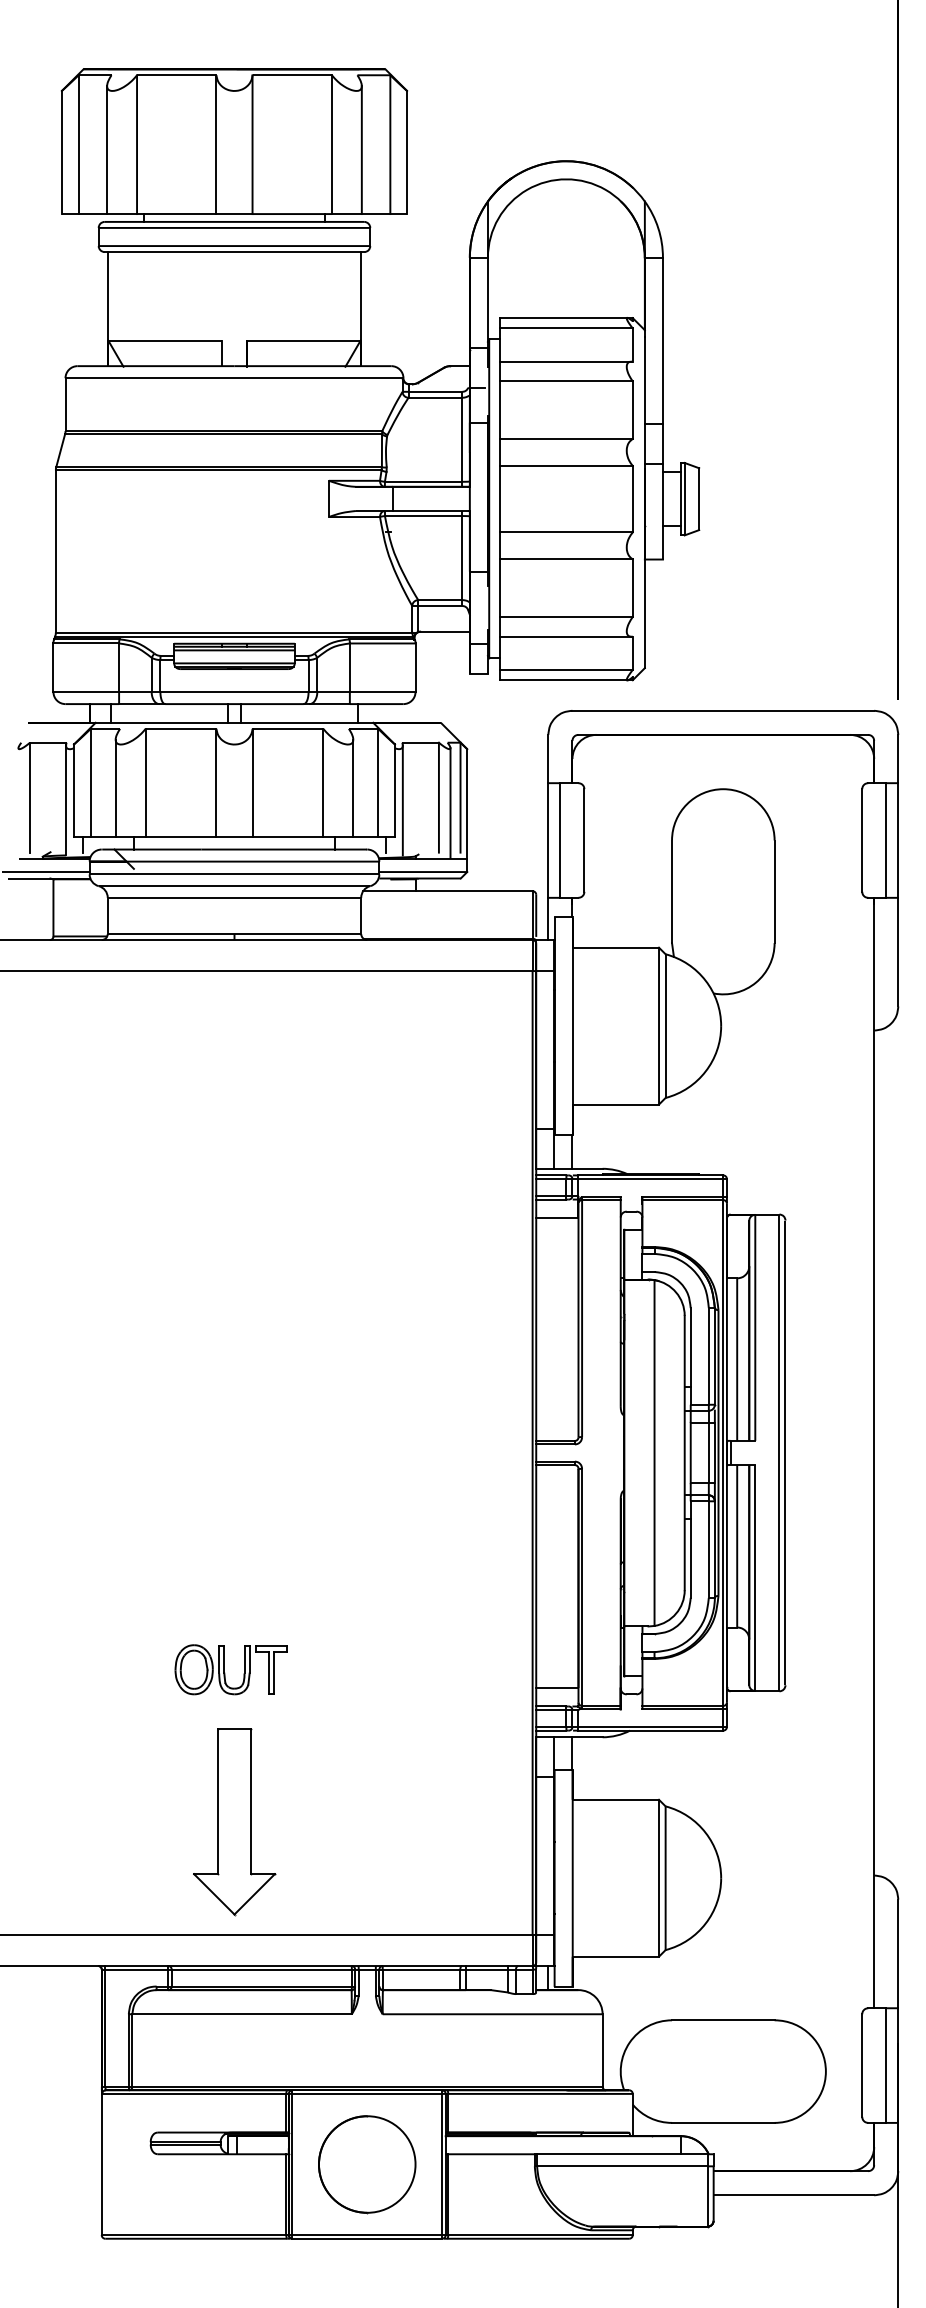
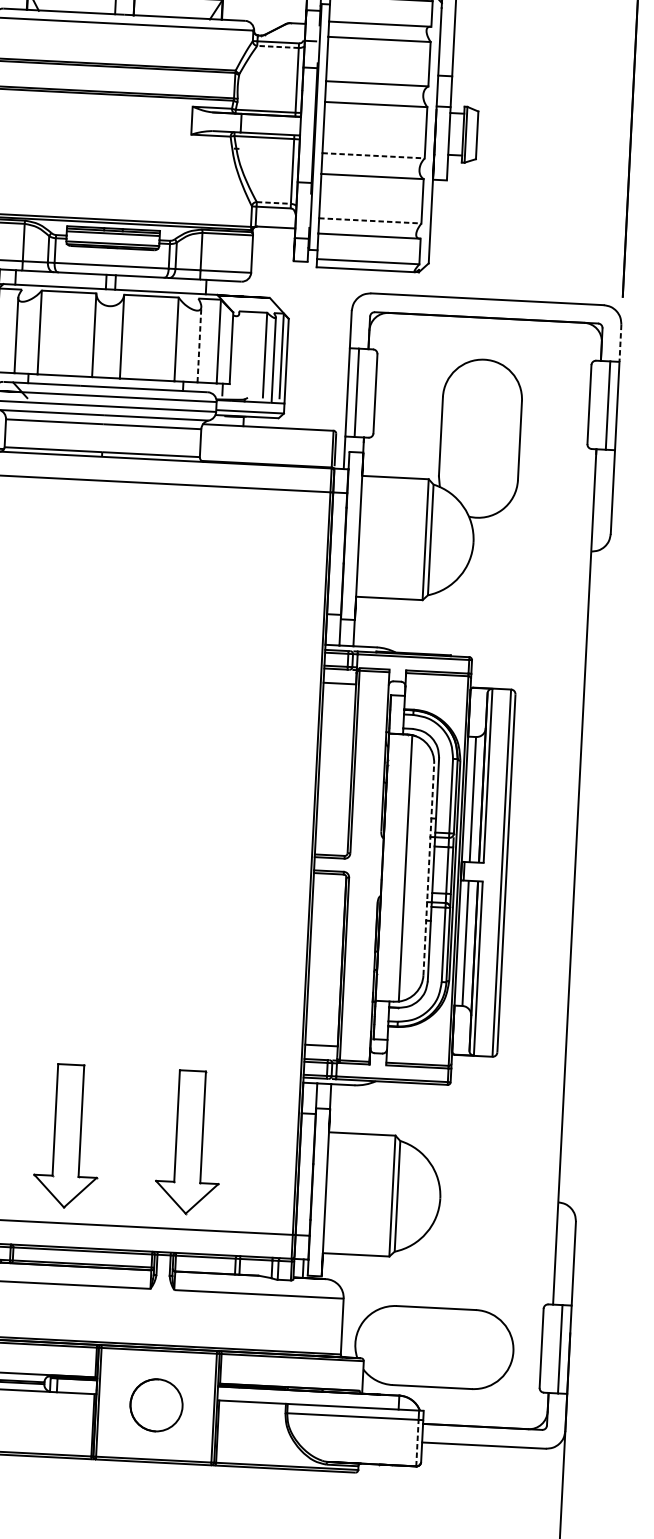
line: (435, 397) -> (278, 46), solid -> dashed
line: (566, 532) -> (373, 155), solid -> dashed
line: (440, 600) -> (273, 203), solid -> dashed
line: (566, 616) -> (370, 220), solid -> dashed
line: (898, 759) -> (620, 343), solid -> dashed
line: (353, 788) -> (199, 344), solid -> dashed
line: (402, 800) -> (236, 355), removed
line: (684, 1452) -> (428, 869), solid -> dashed
part: (230, 1669) -> (70, 1018), removed
part: (392, 1822) -> (189, 1142), added
part: (367, 2164) -> (156, 1405), size x0.7
line: (707, 2196) -> (417, 1443), solid -> dashed

